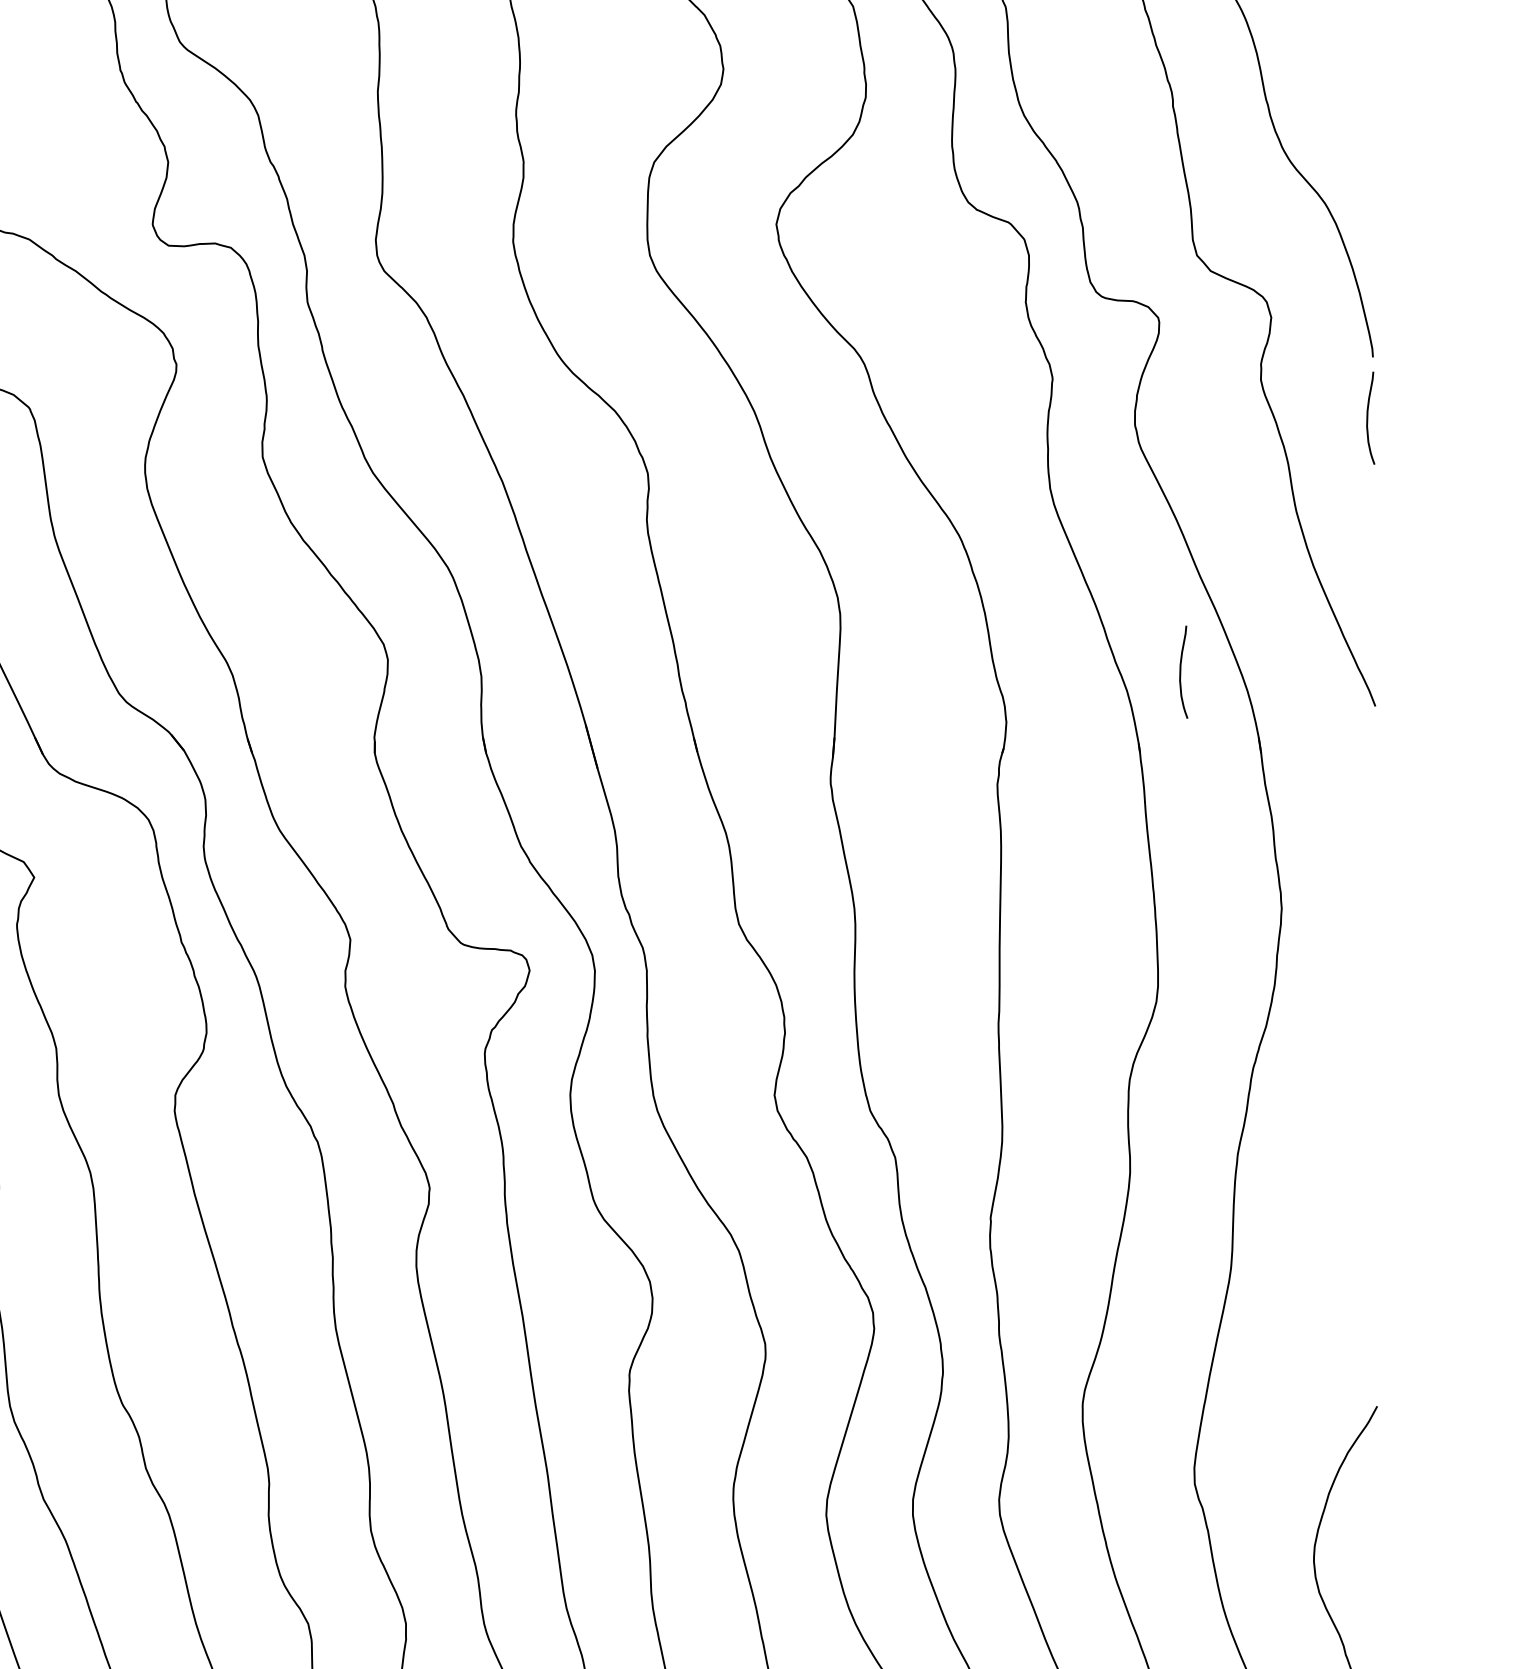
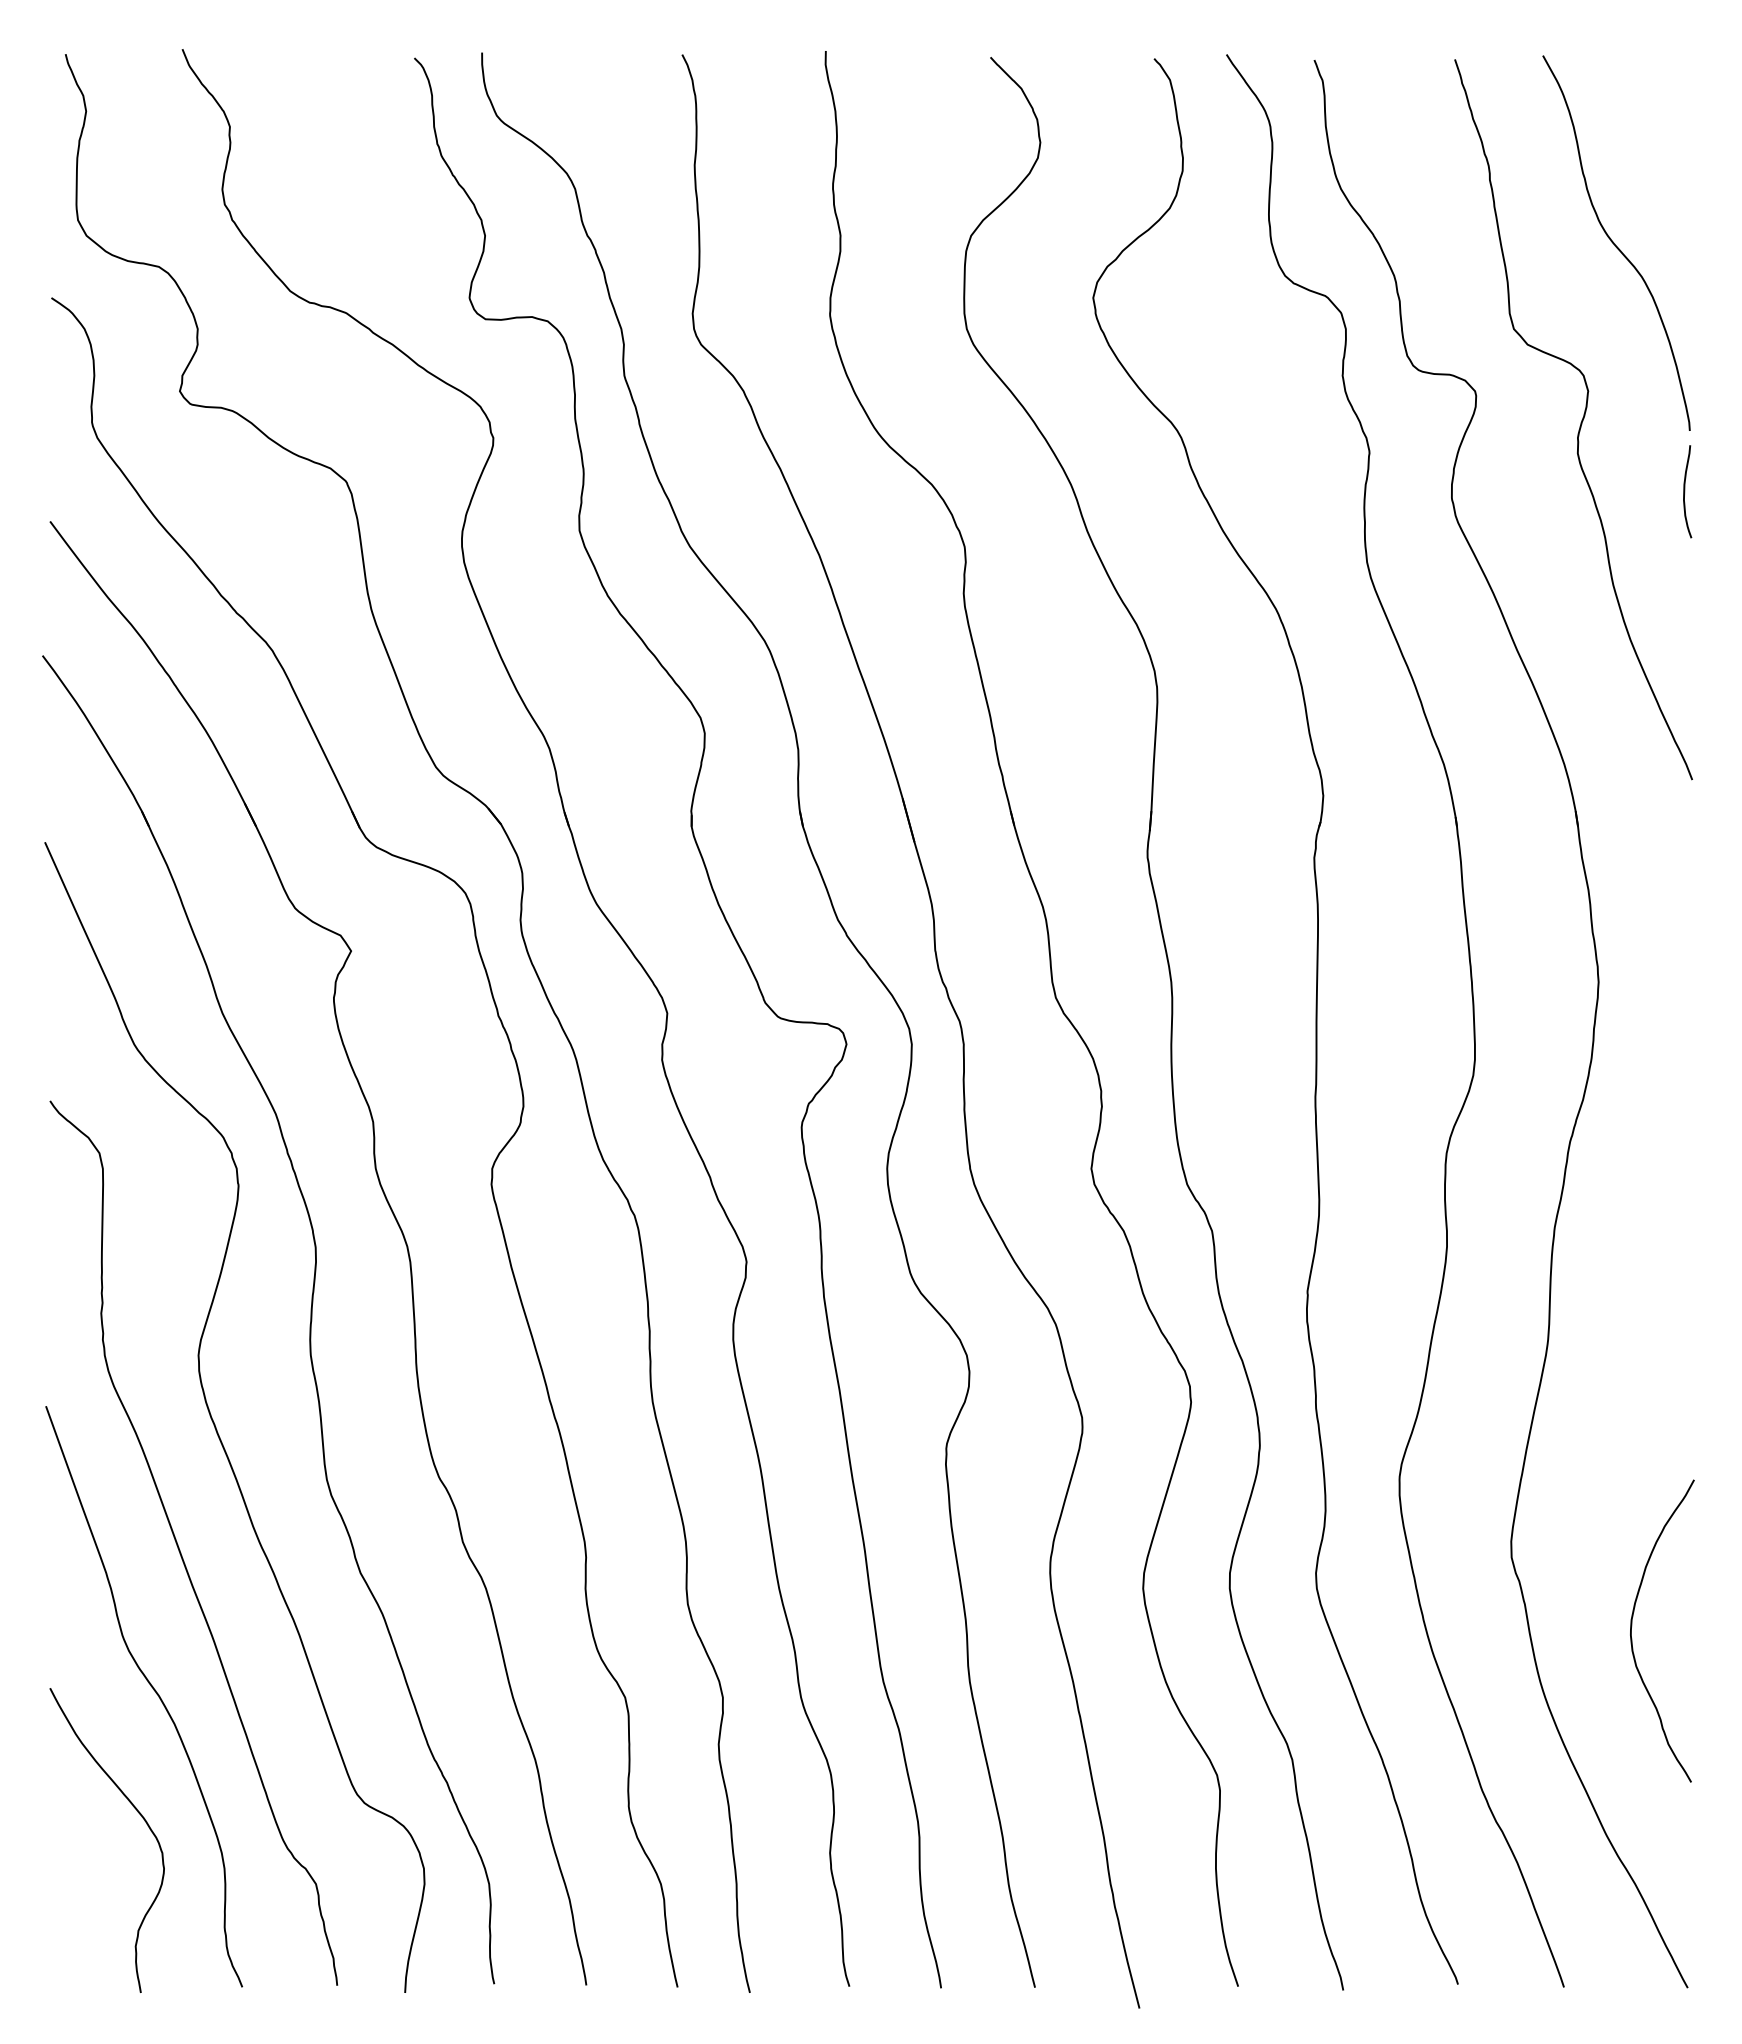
curve: (1181, 671) -> (1498, 745), removed

